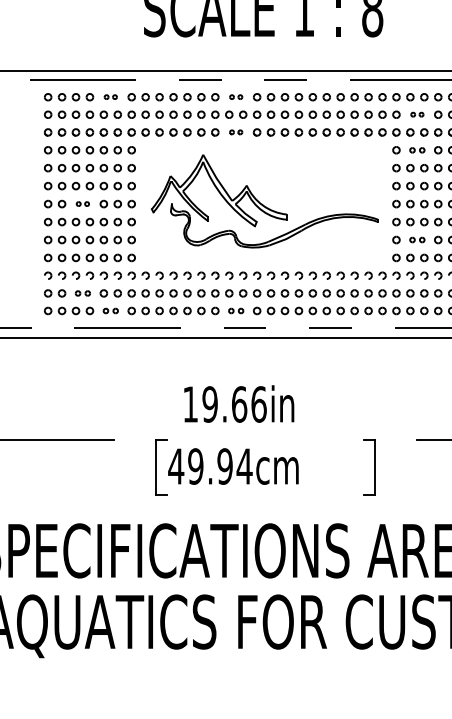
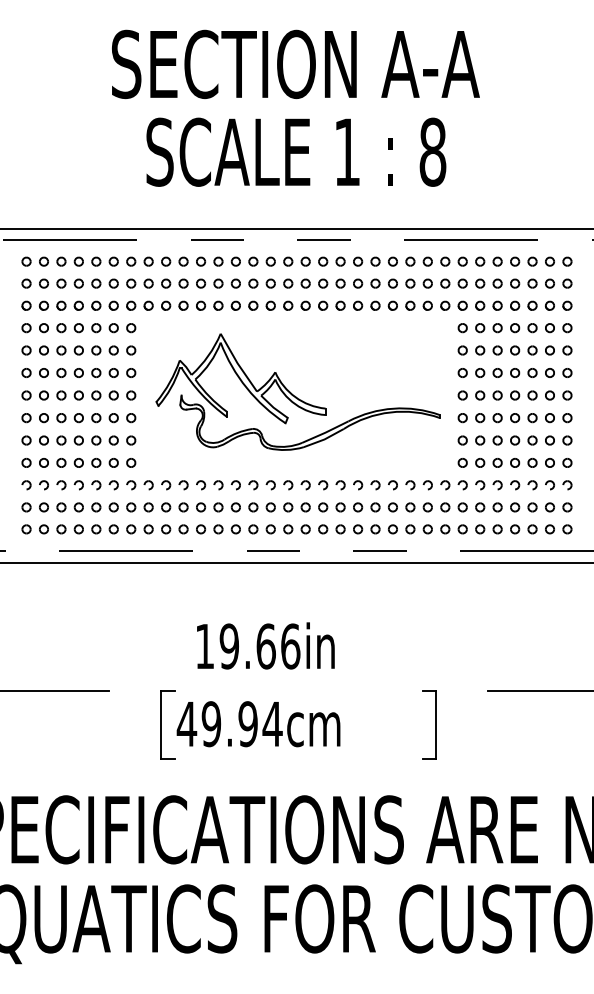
part: (110, 97) -> (104, 261), size x1.67
part: (235, 97) -> (261, 261), size x1.67
part: (417, 114) -> (488, 283), size x1.67
part: (235, 132) -> (261, 305), size x1.67
part: (417, 150) -> (488, 328), size x1.43
part: (82, 204) -> (69, 395), size x1.67
part: (417, 240) -> (488, 440), size x1.43
part: (82, 293) -> (69, 507), size x1.43
part: (110, 311) -> (104, 529), size x1.43
part: (235, 311) -> (261, 529), size x1.43

